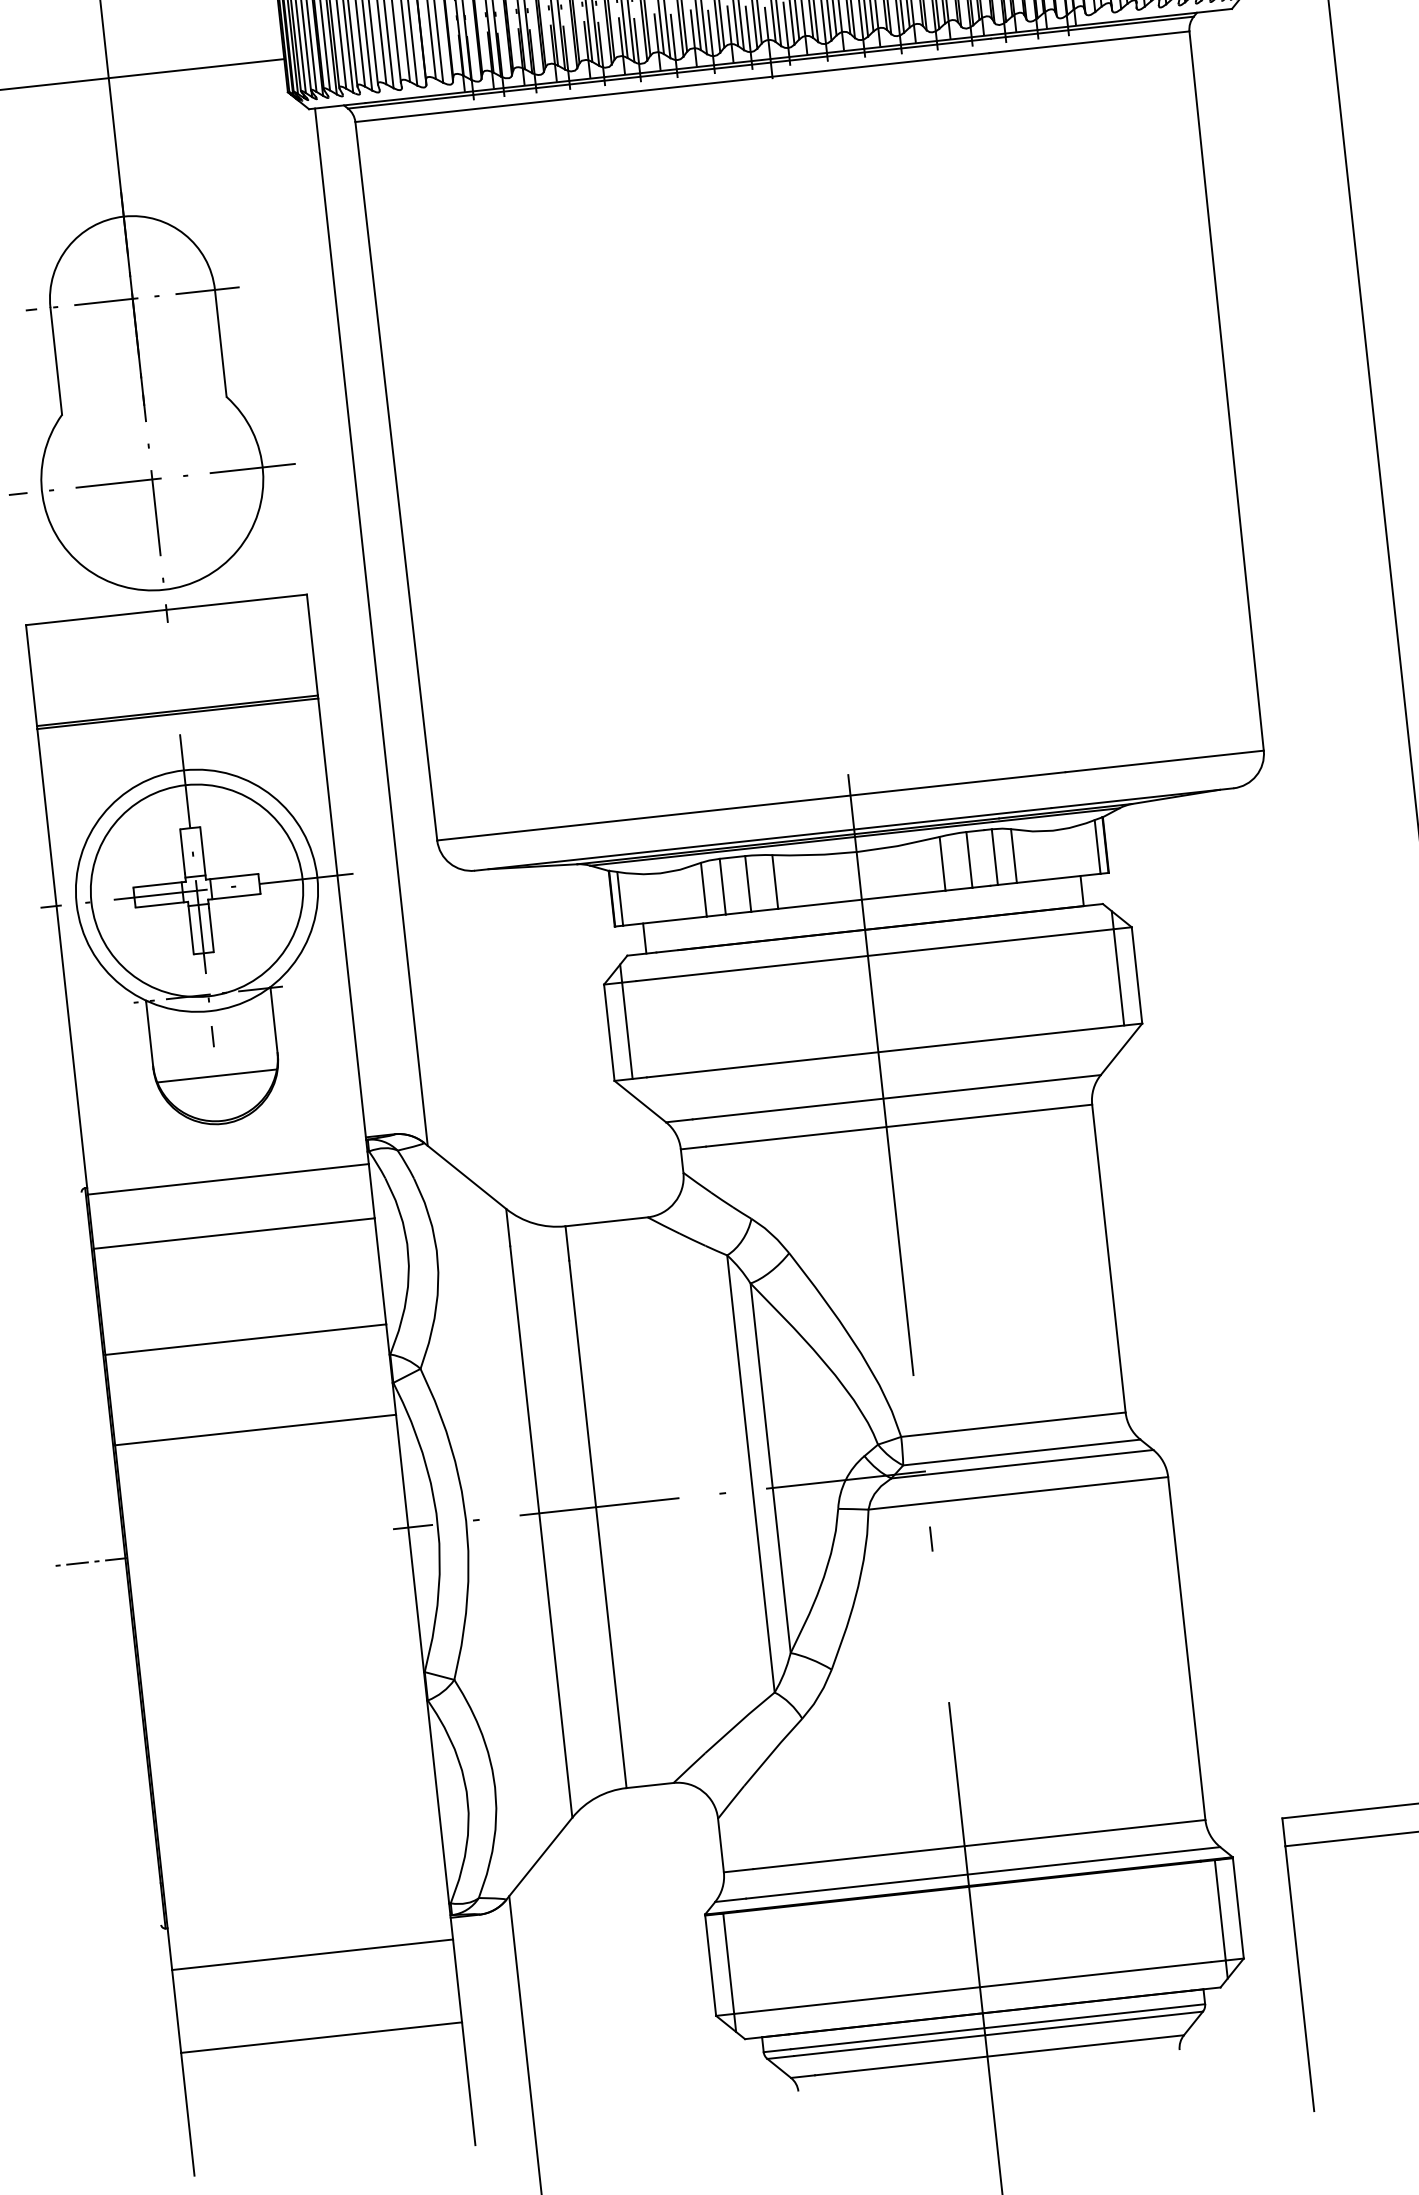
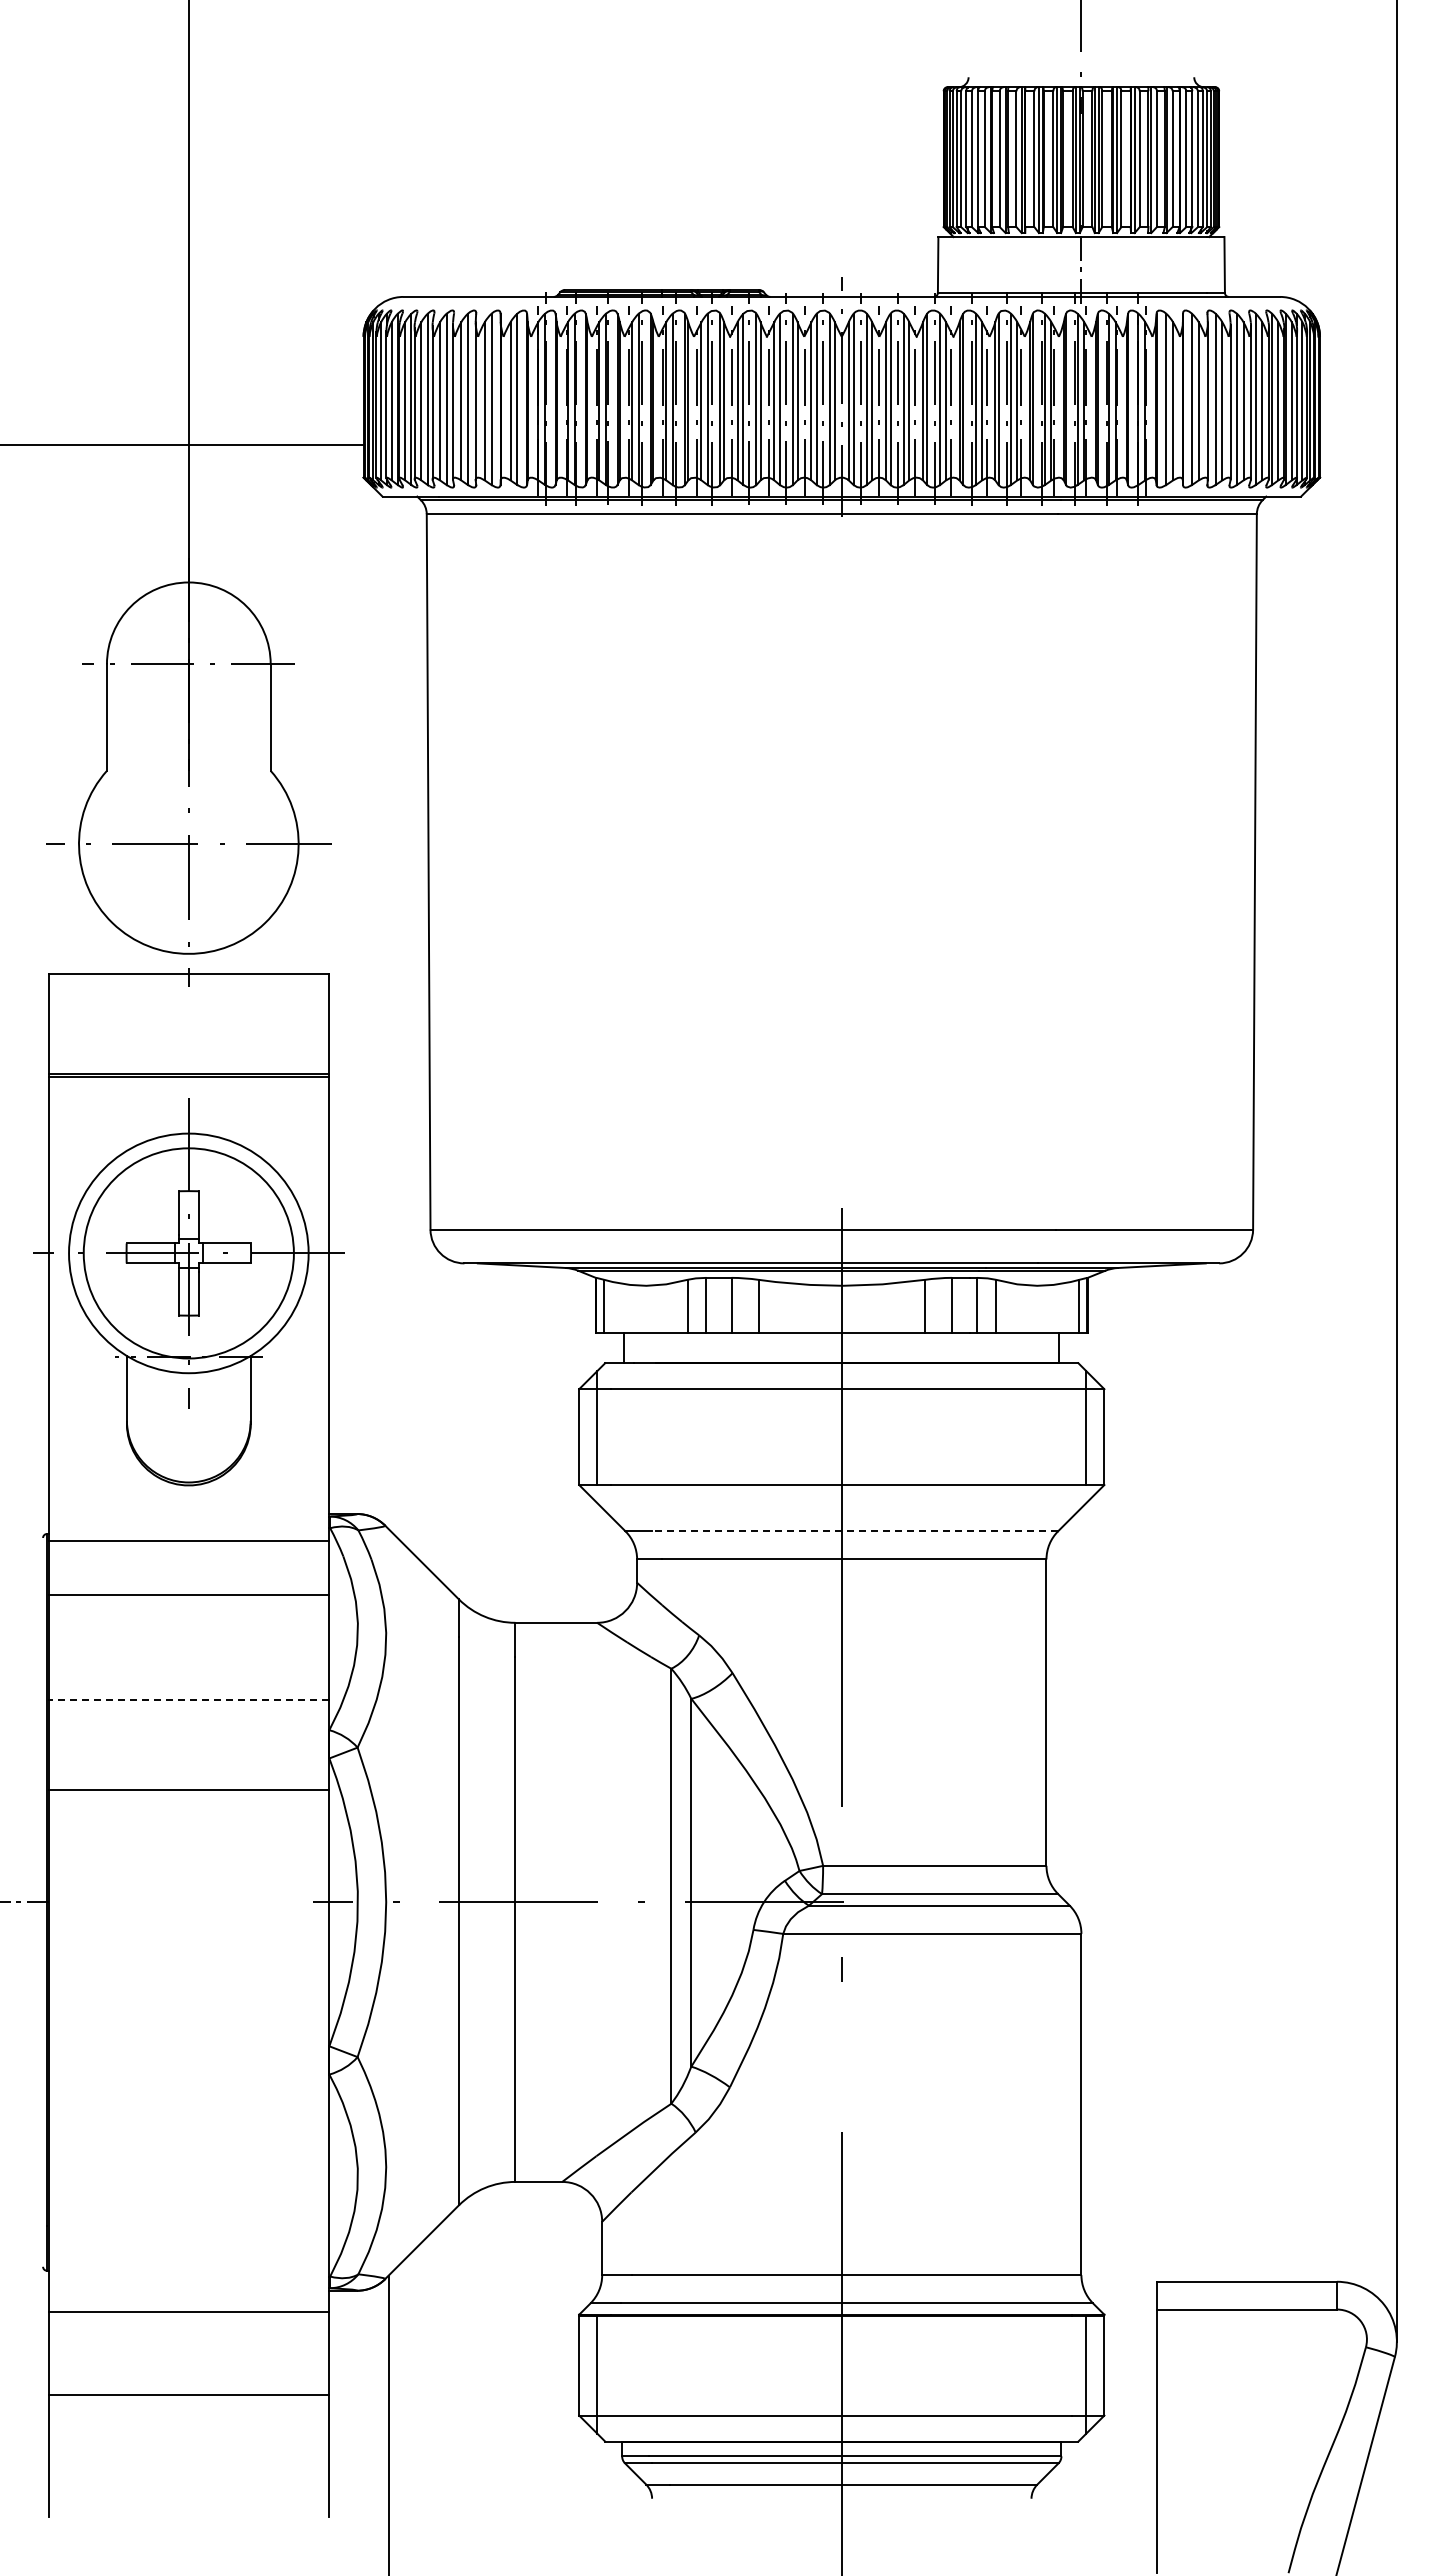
line: (371, 626) -> (388, 1012), removed
line: (216, 1075) -> (188, 1437), removed
line: (896, 1097) -> (854, 1531), solid -> dashed
line: (245, 1340) -> (188, 1700), solid -> dashed

